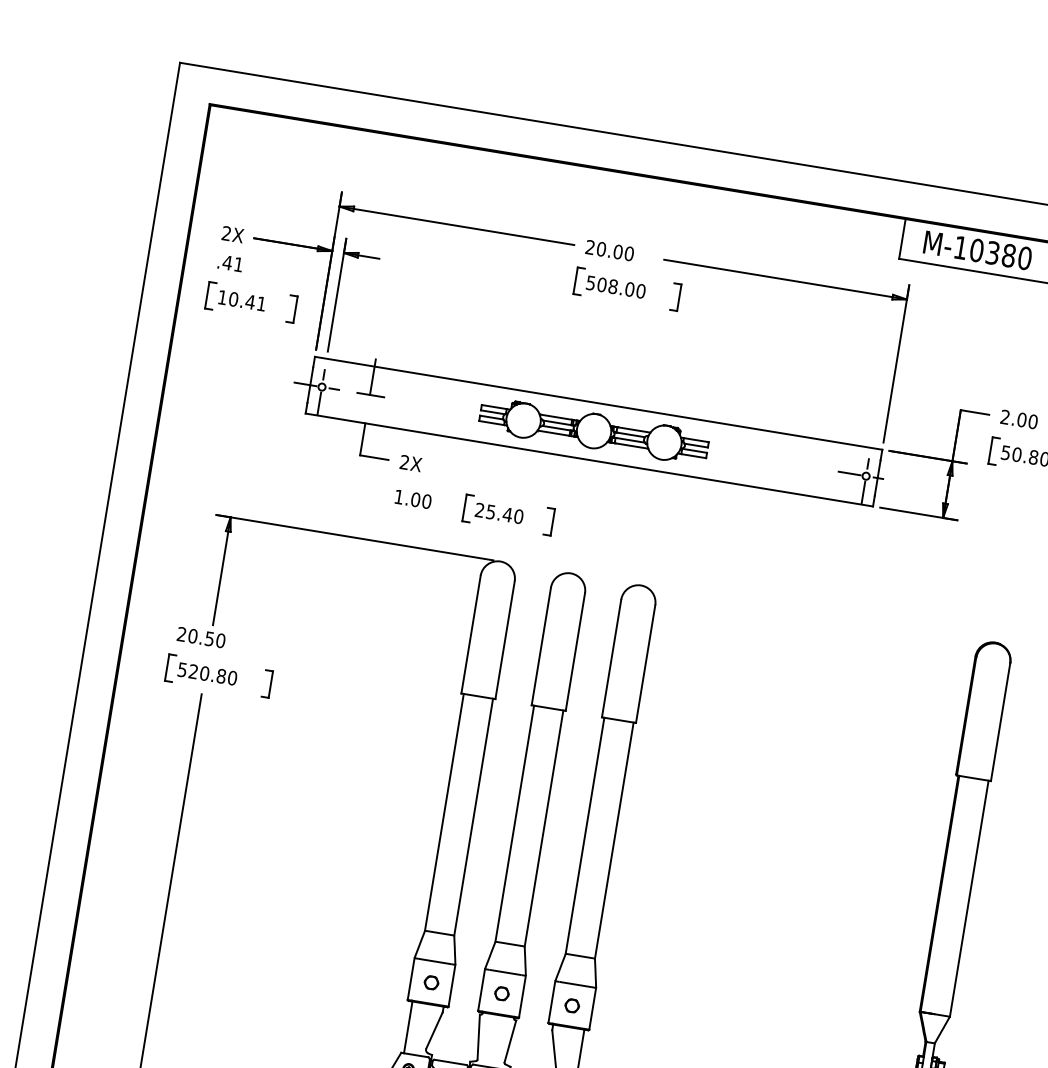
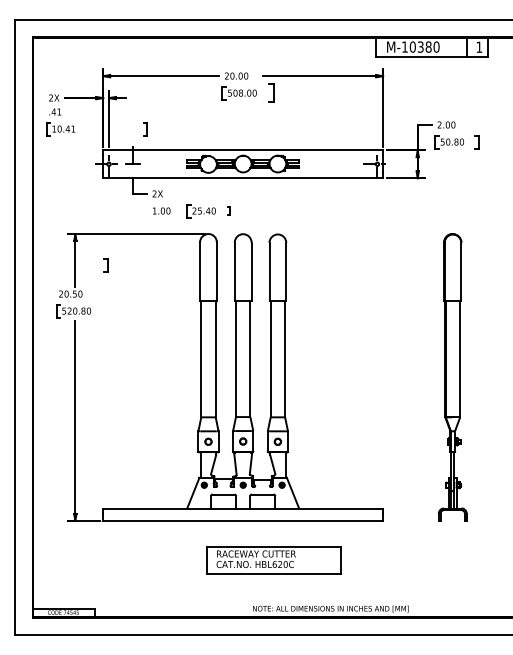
part: (674, 297) -> (271, 93), size x1.4
part: (291, 309) -> (145, 129), moved
part: (548, 522) -> (228, 211), size x0.6
part: (265, 684) -> (105, 265), moved

